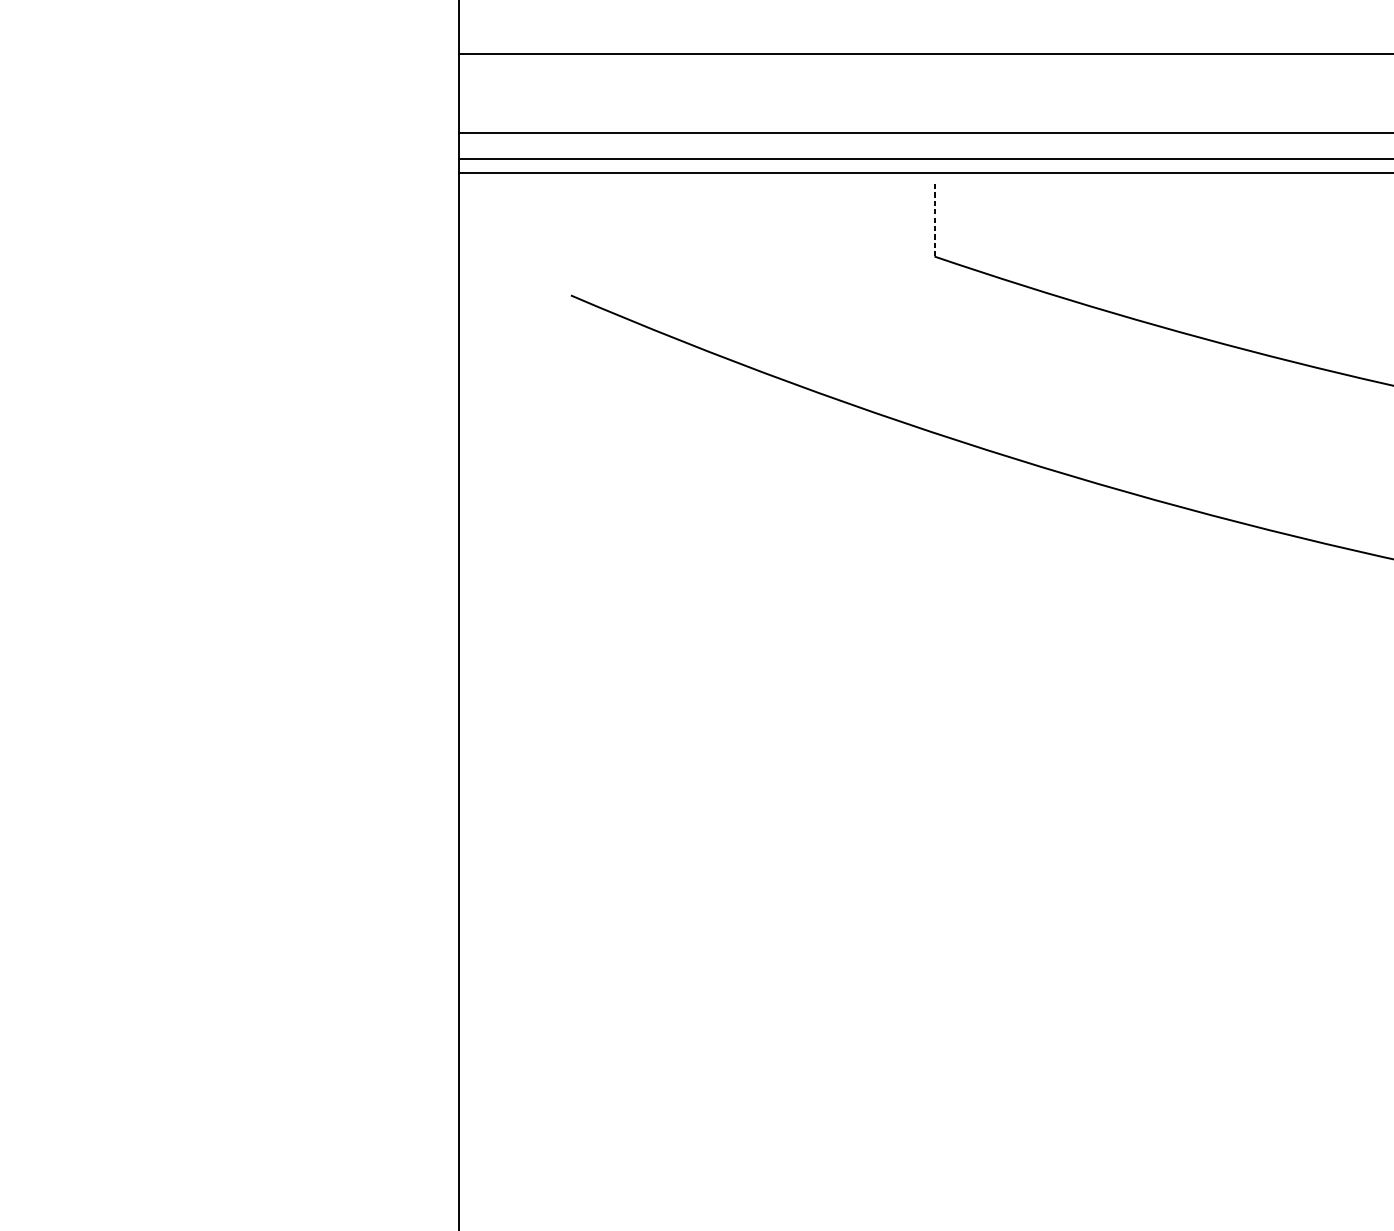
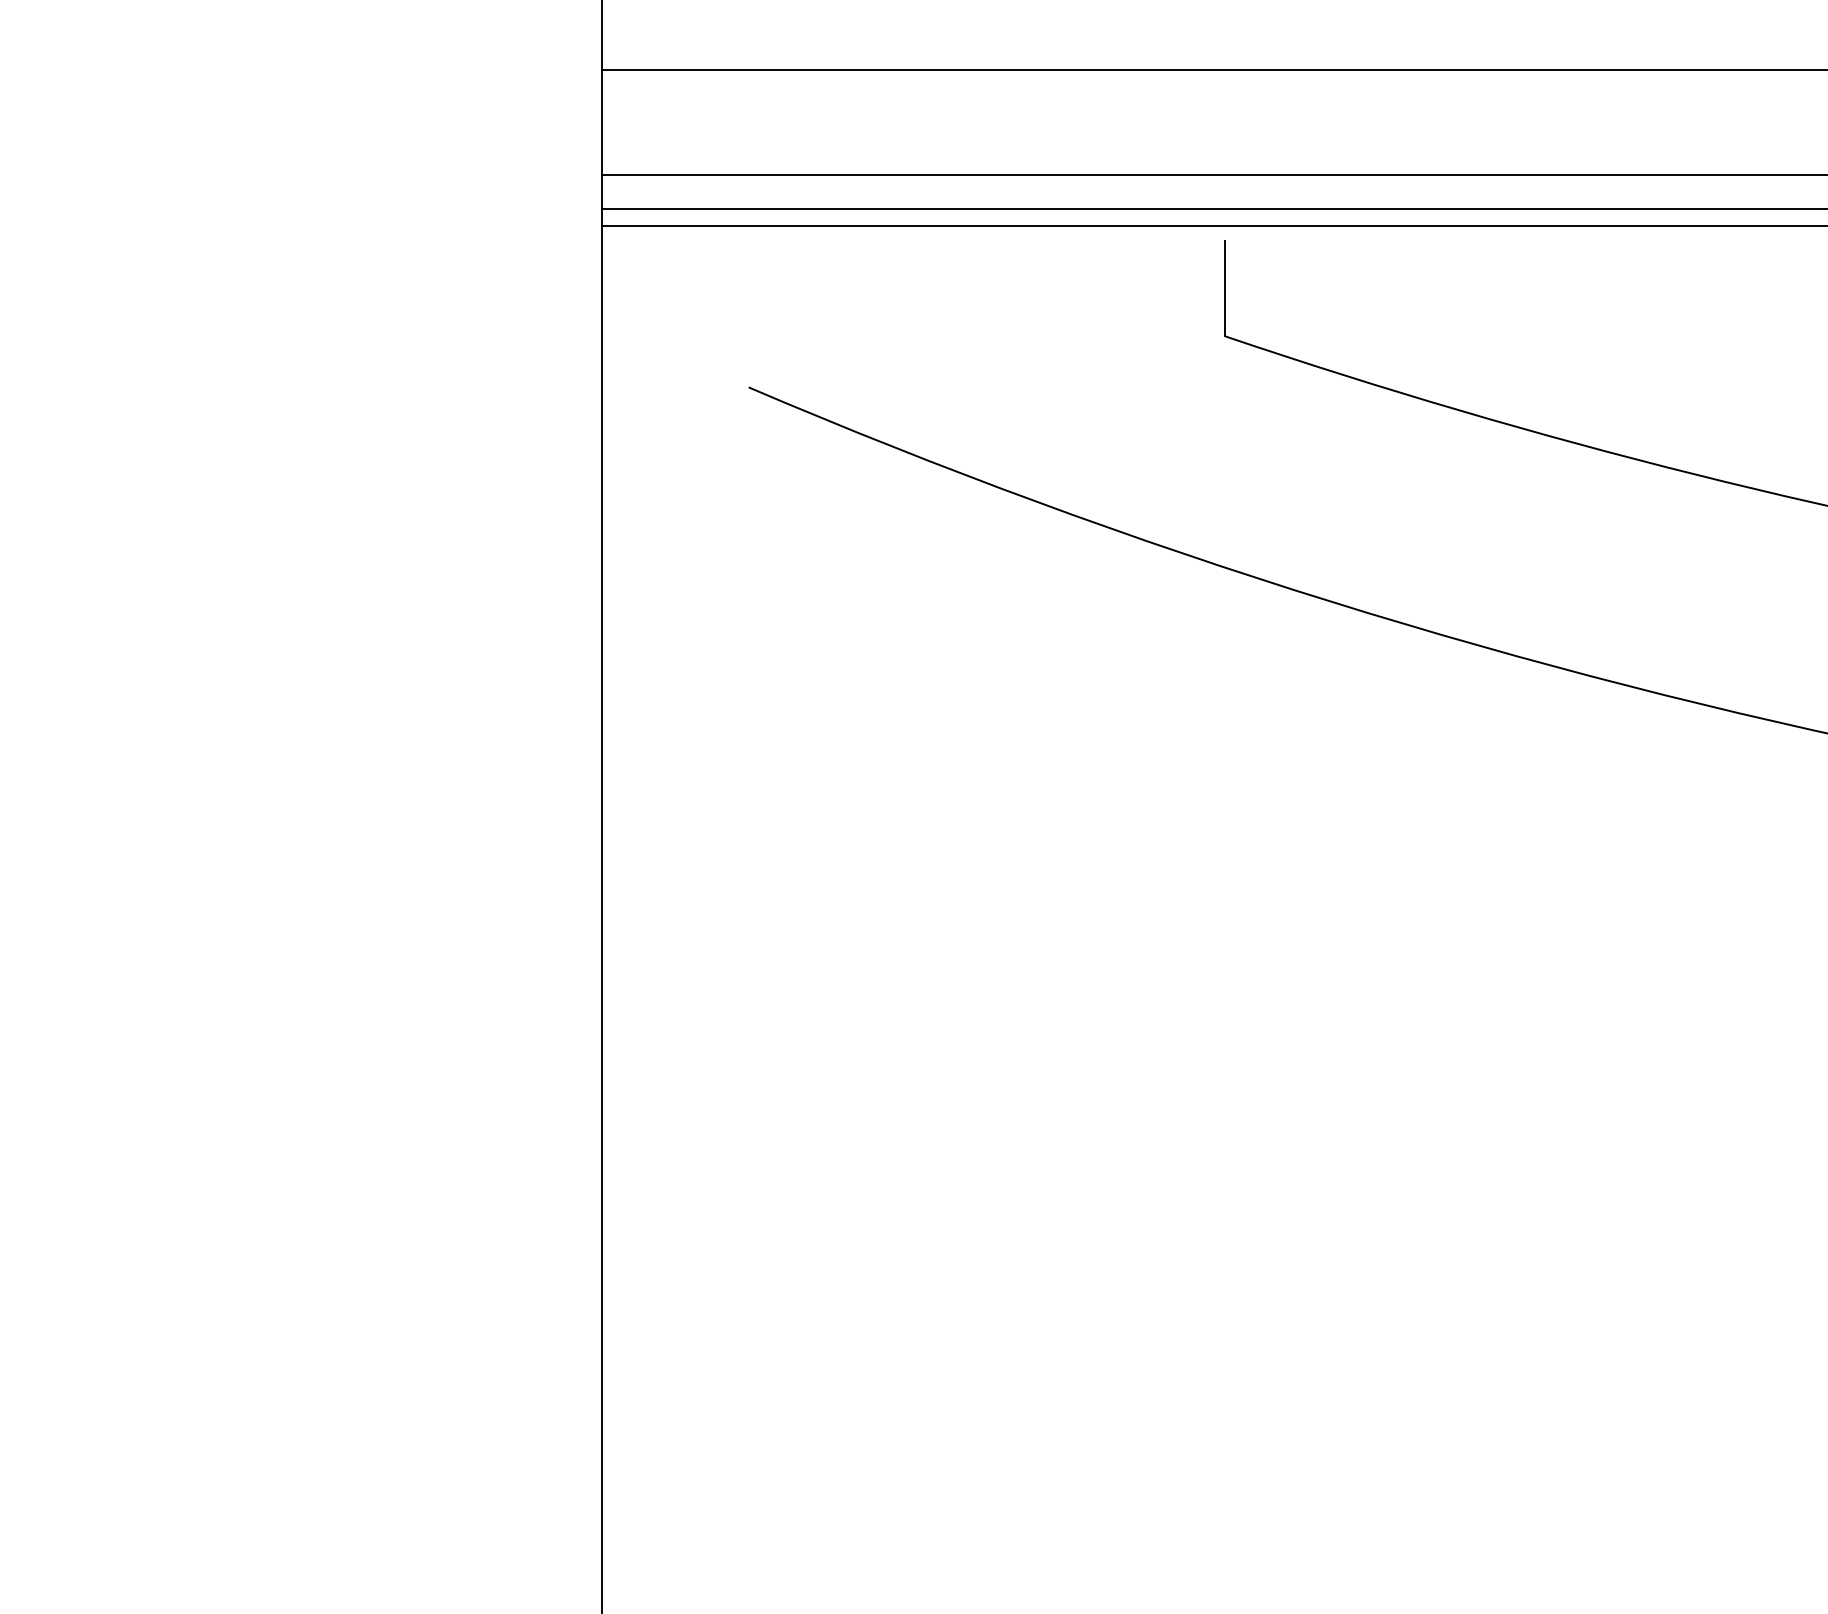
line: (934, 220) -> (1225, 288), dashed -> solid

